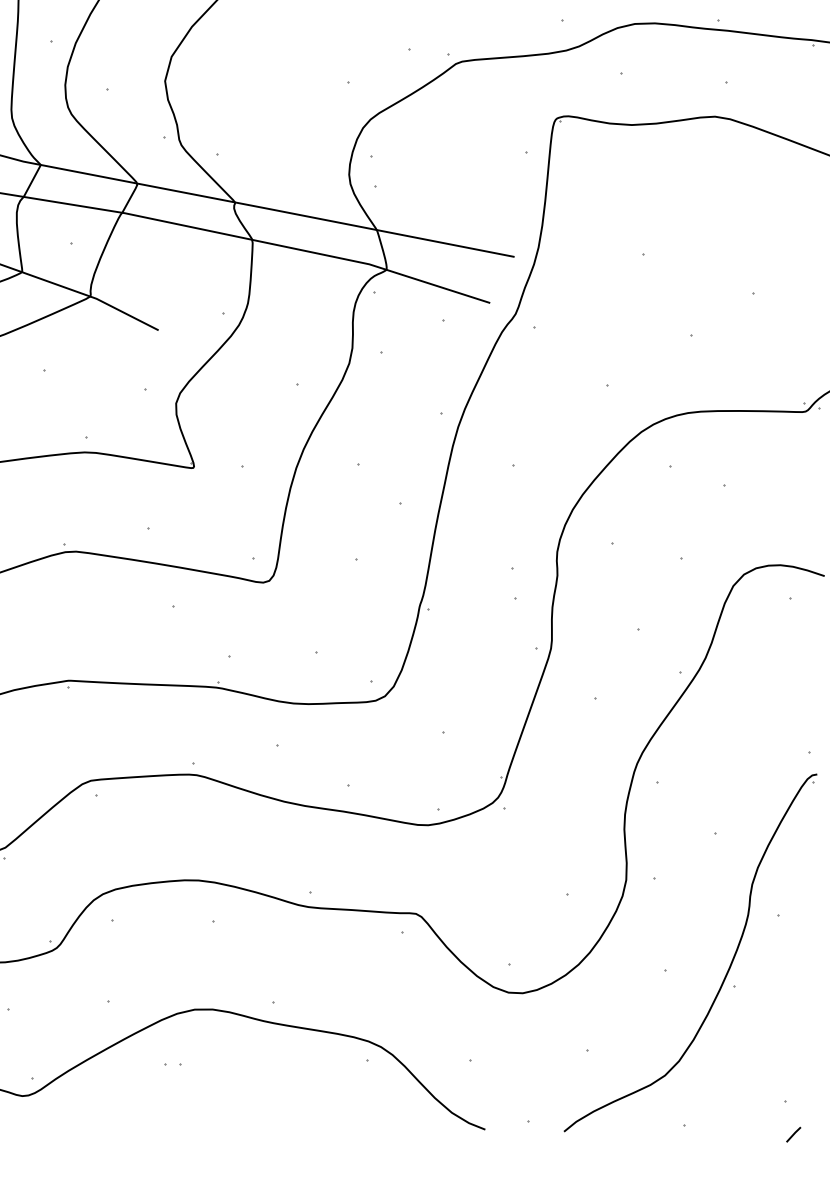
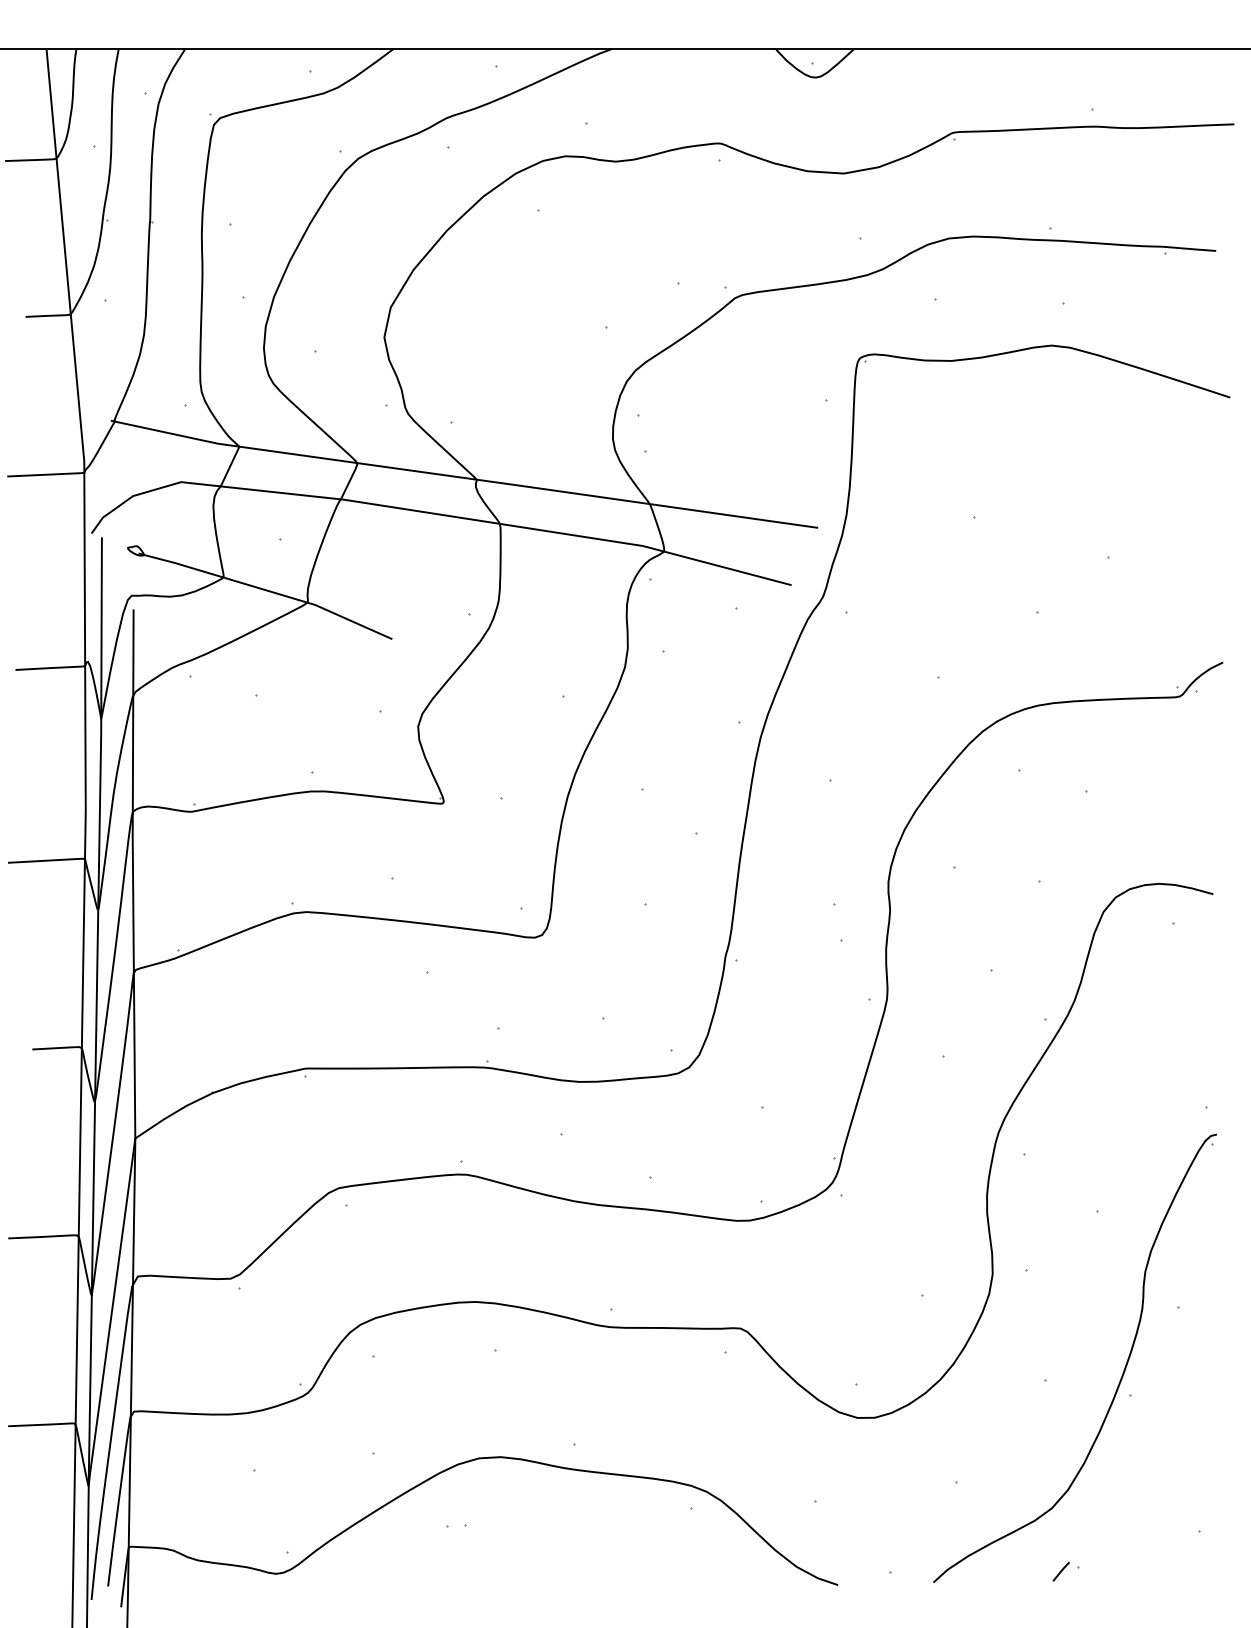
line: (793, 1134) -> (1060, 1571), moved

